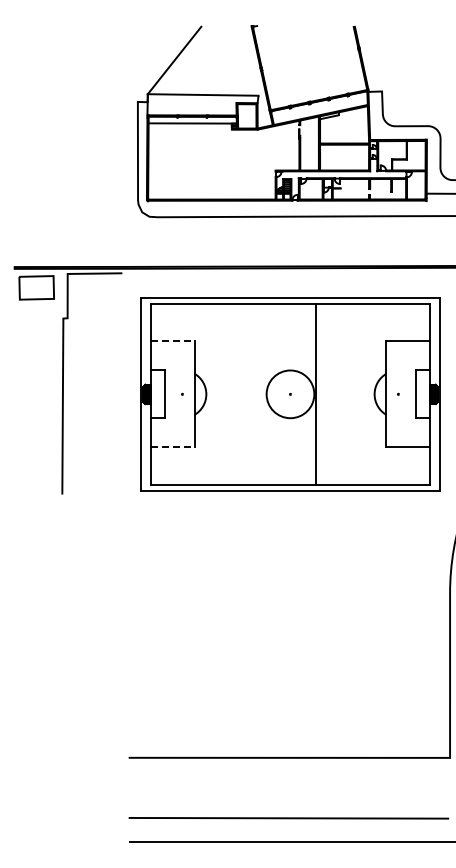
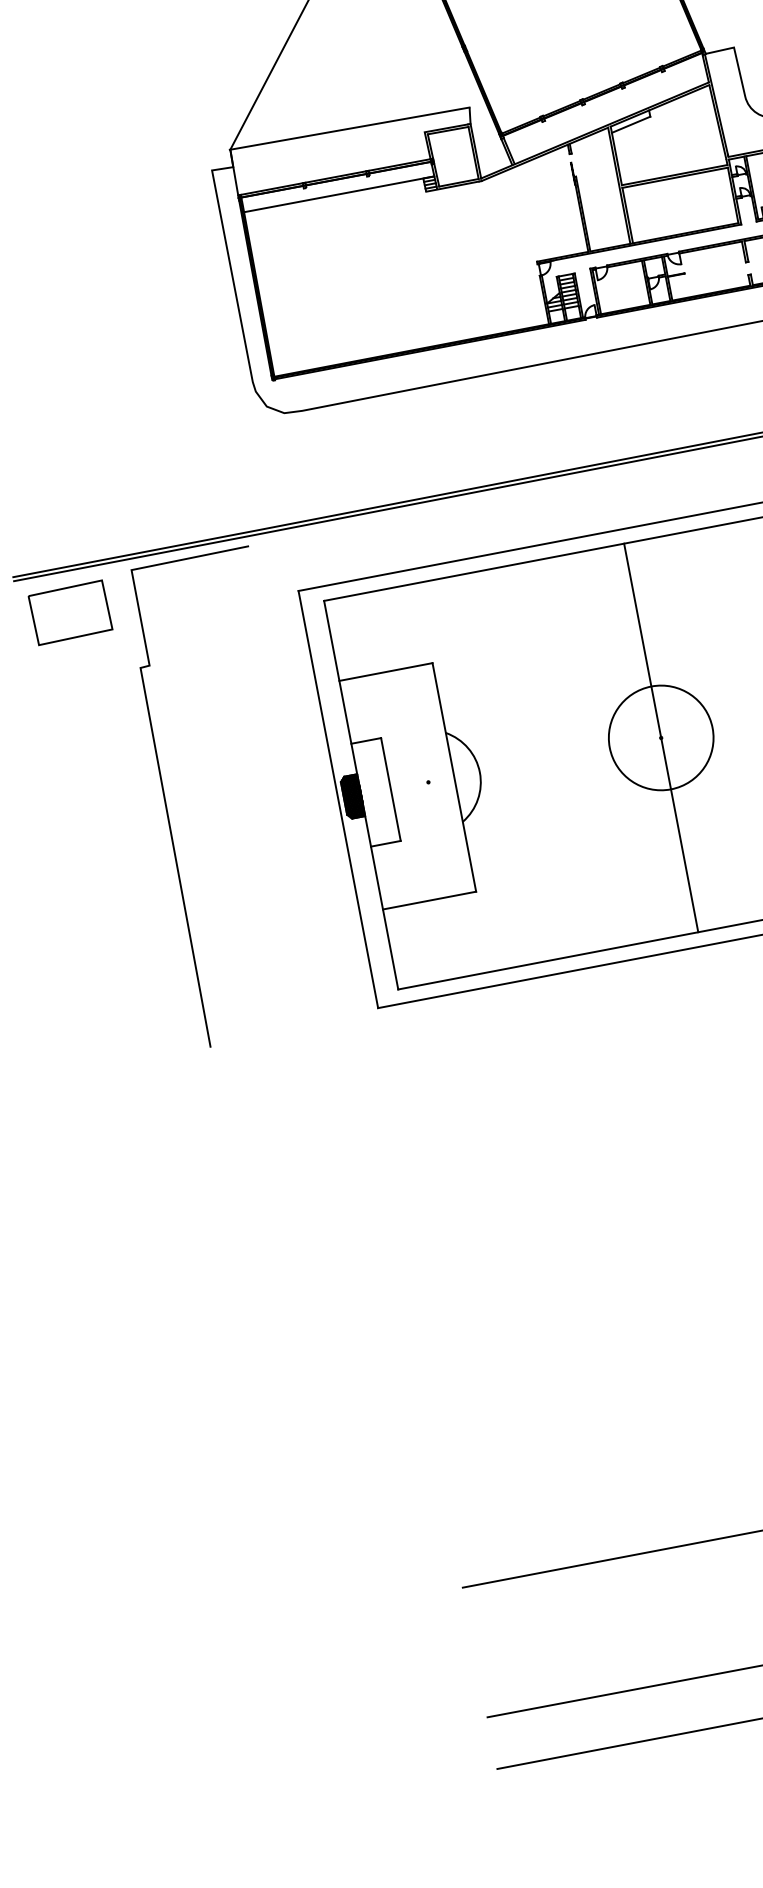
line: (172, 341) -> (385, 672), dashed -> solid
line: (316, 394) -> (661, 738), moved
line: (172, 447) -> (428, 901), dashed -> solid

